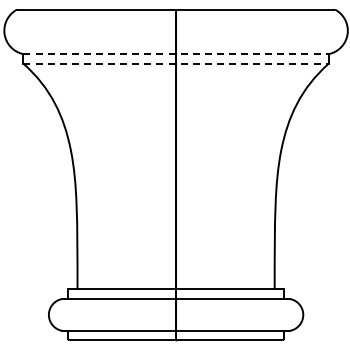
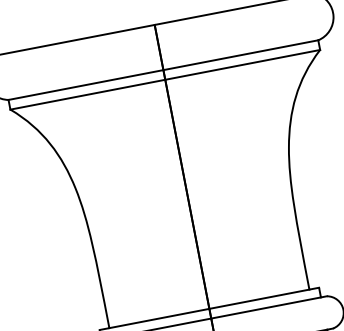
line: (176, 54) -> (163, 70), dashed -> solid
line: (176, 63) -> (165, 79), dashed -> solid

